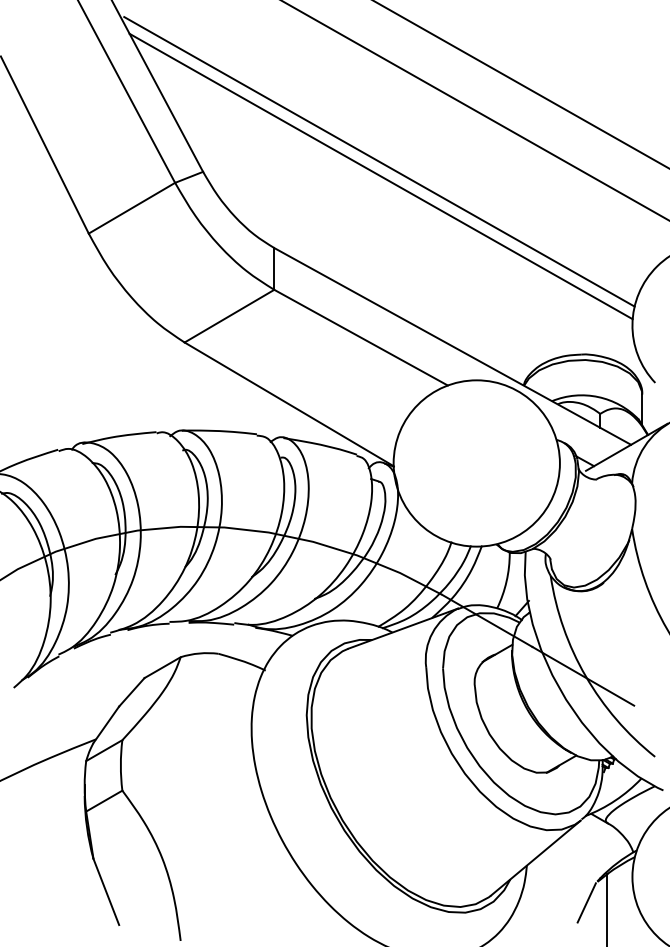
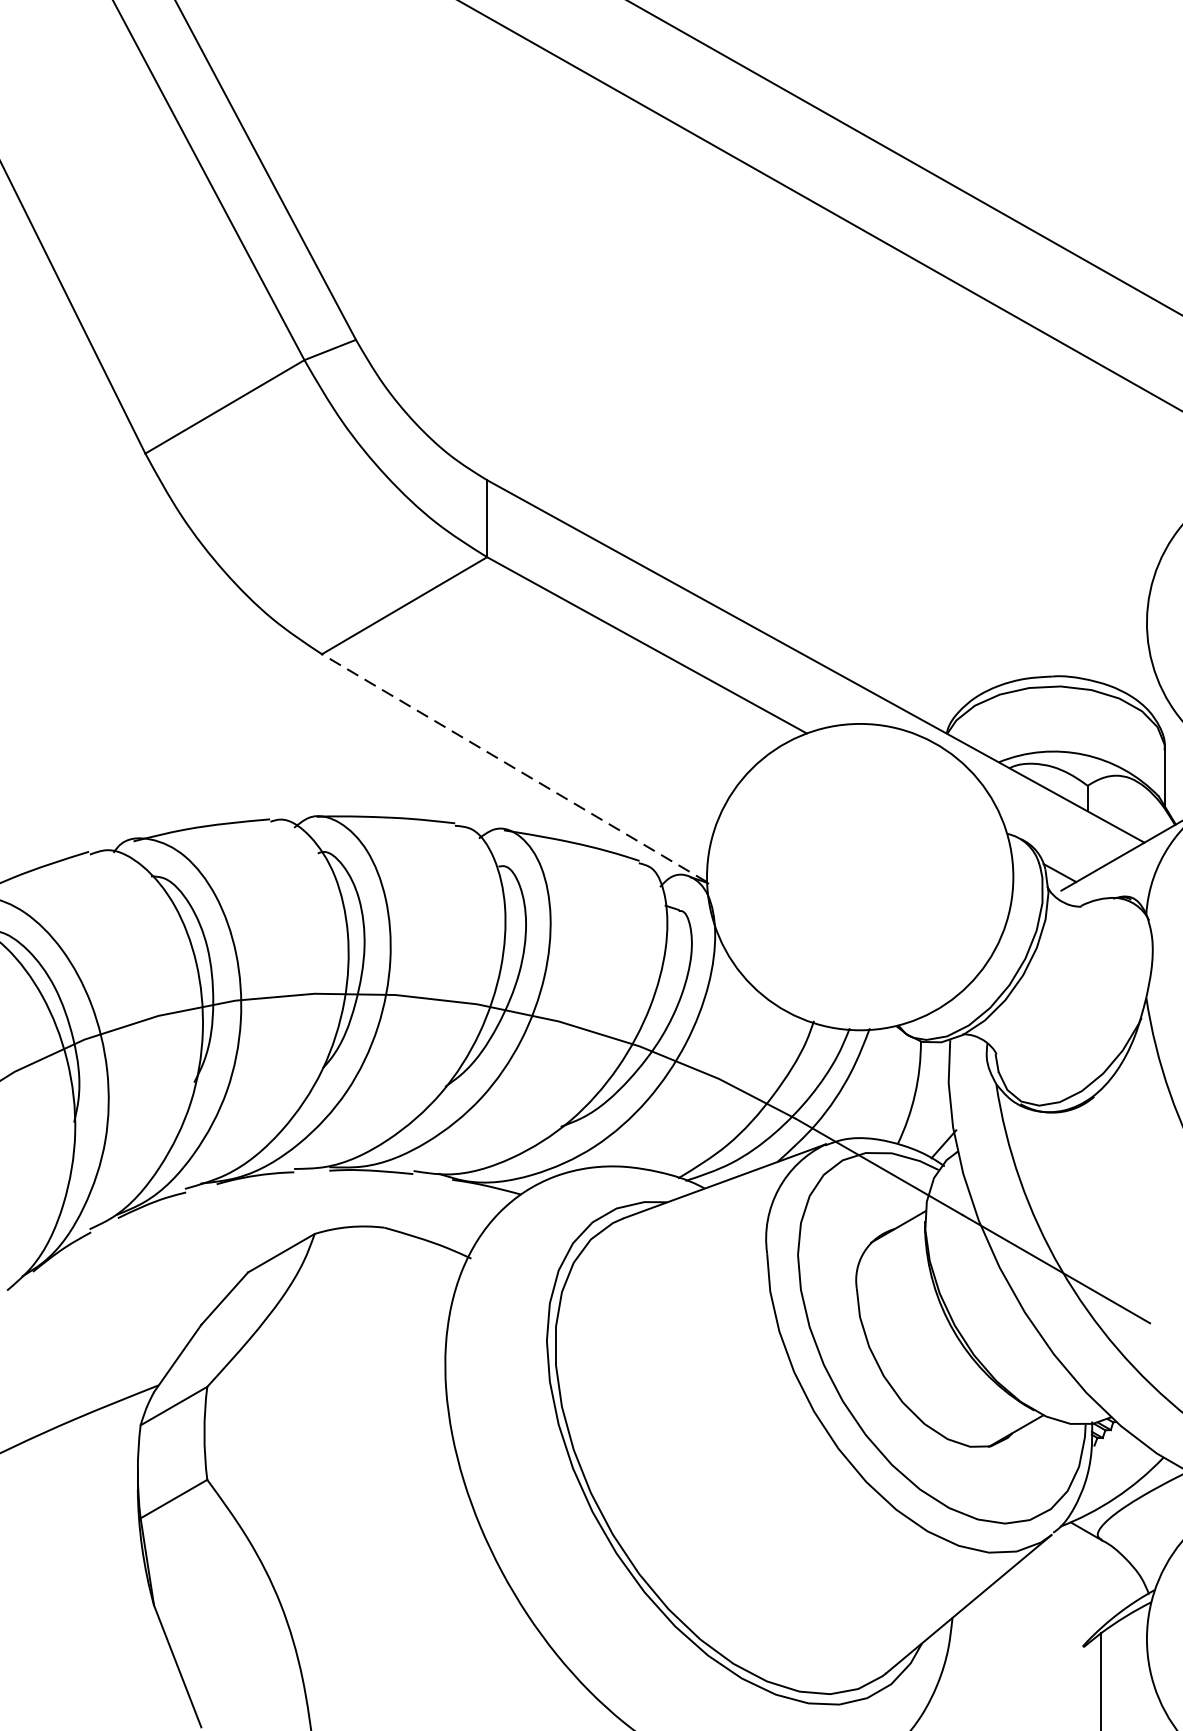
line: (379, 161) -> (680, 320), removed
line: (380, 176) -> (682, 348), removed
line: (288, 404) -> (513, 768), solid -> dashed
line: (586, 902) -> (1062, 1685), removed

